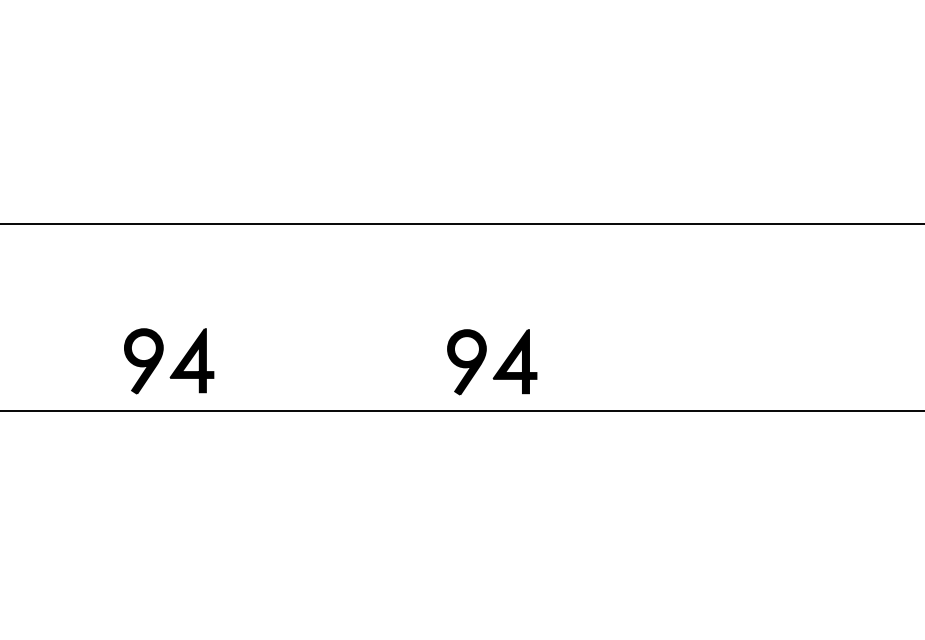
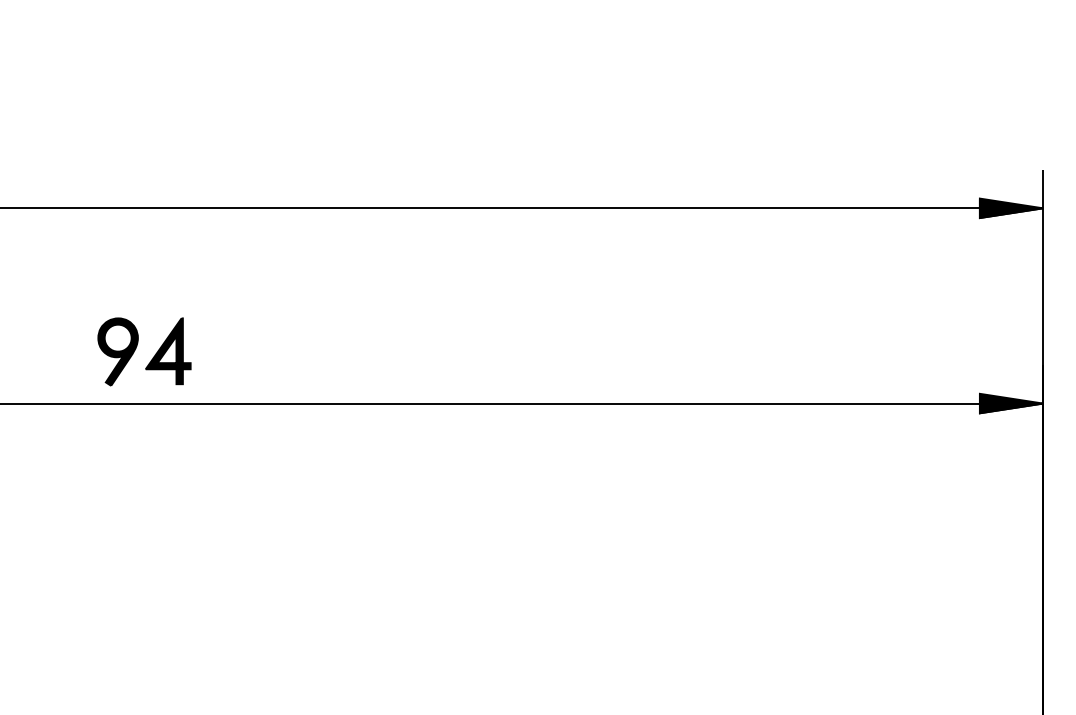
part: (484, 358) -> (473, 349), removed

